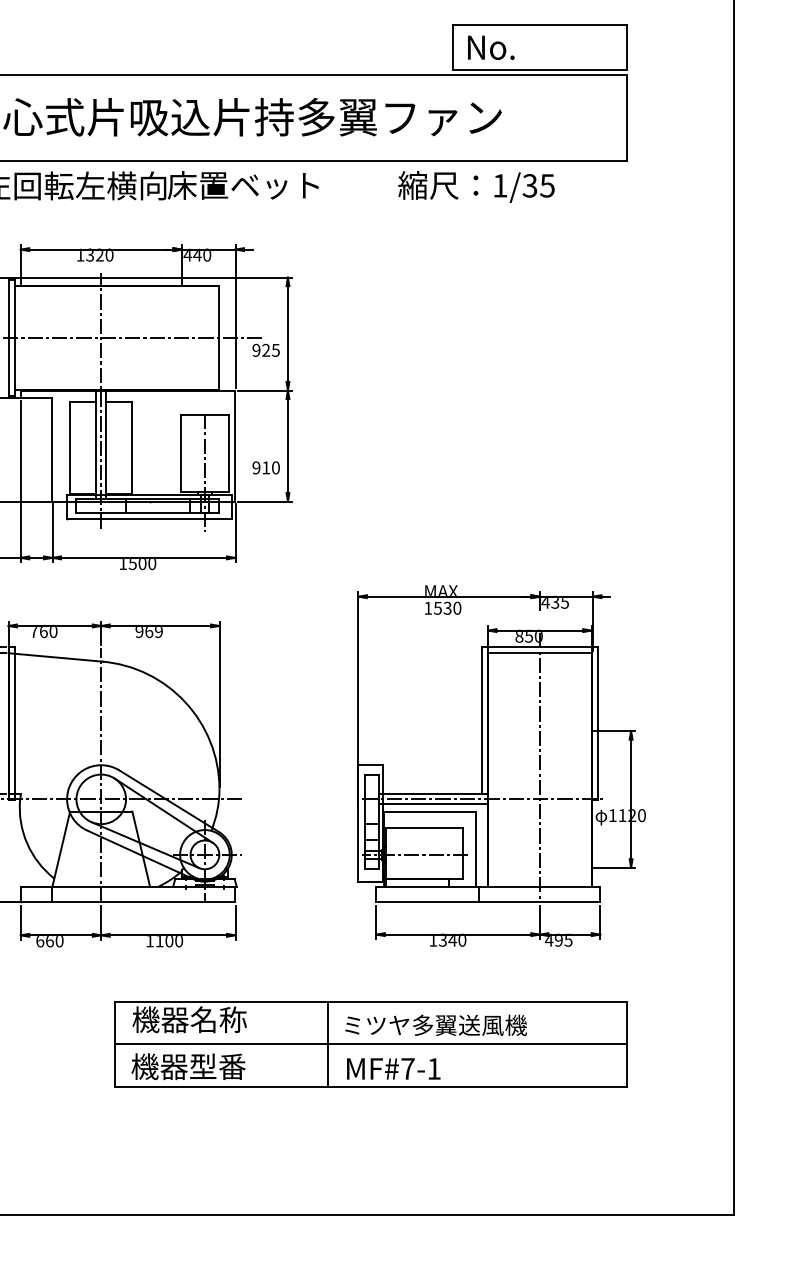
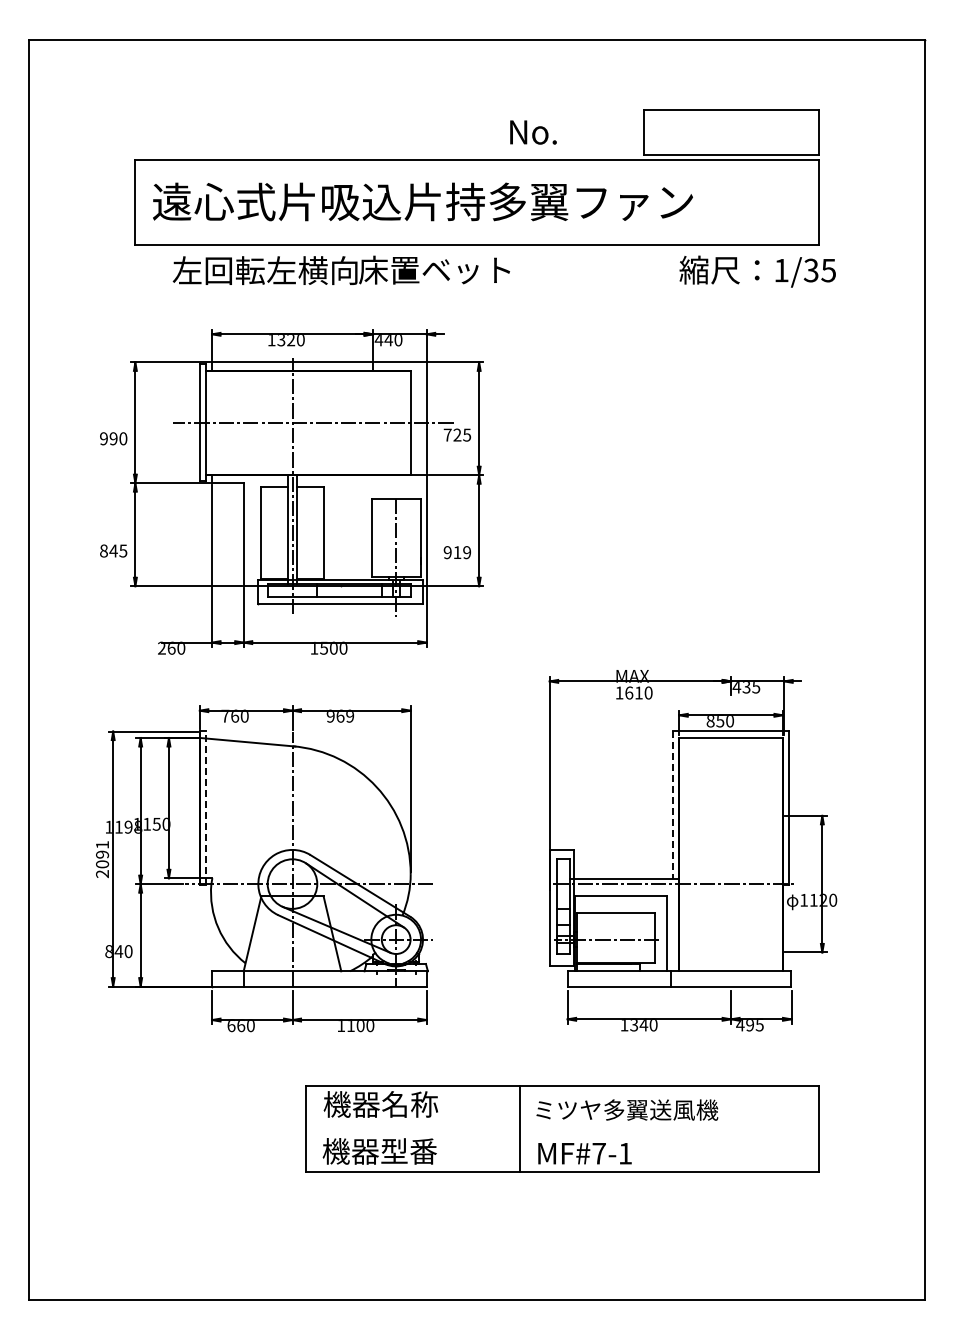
text: (491, 47) -> (533, 132), moved
text: (476, 186) -> (757, 271), moved
text: (256, 349) -> (447, 434), 925 -> 725
text: (276, 467) -> (467, 552), 910 -> 919
text: (442, 607) -> (633, 692), 1530 -> 1610
line: (481, 720) -> (672, 805), solid -> dashed
line: (14, 723) -> (205, 808), solid -> dashed
line: (540, 766) -> (731, 851), removed
line: (433, 803) -> (624, 888), removed
line: (371, 1044) -> (562, 1129), removed

